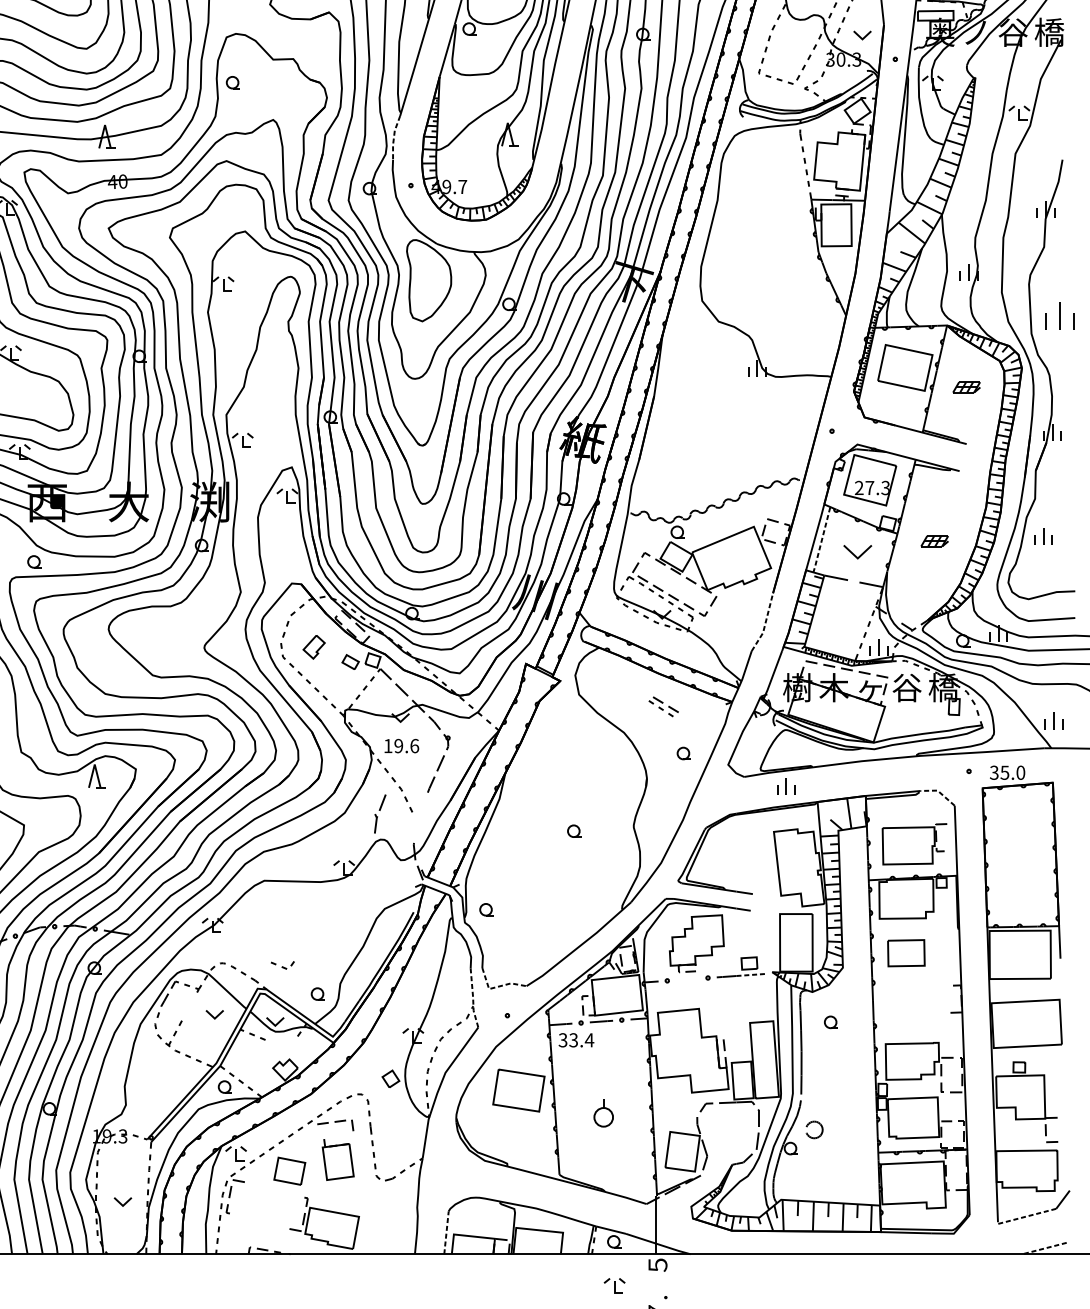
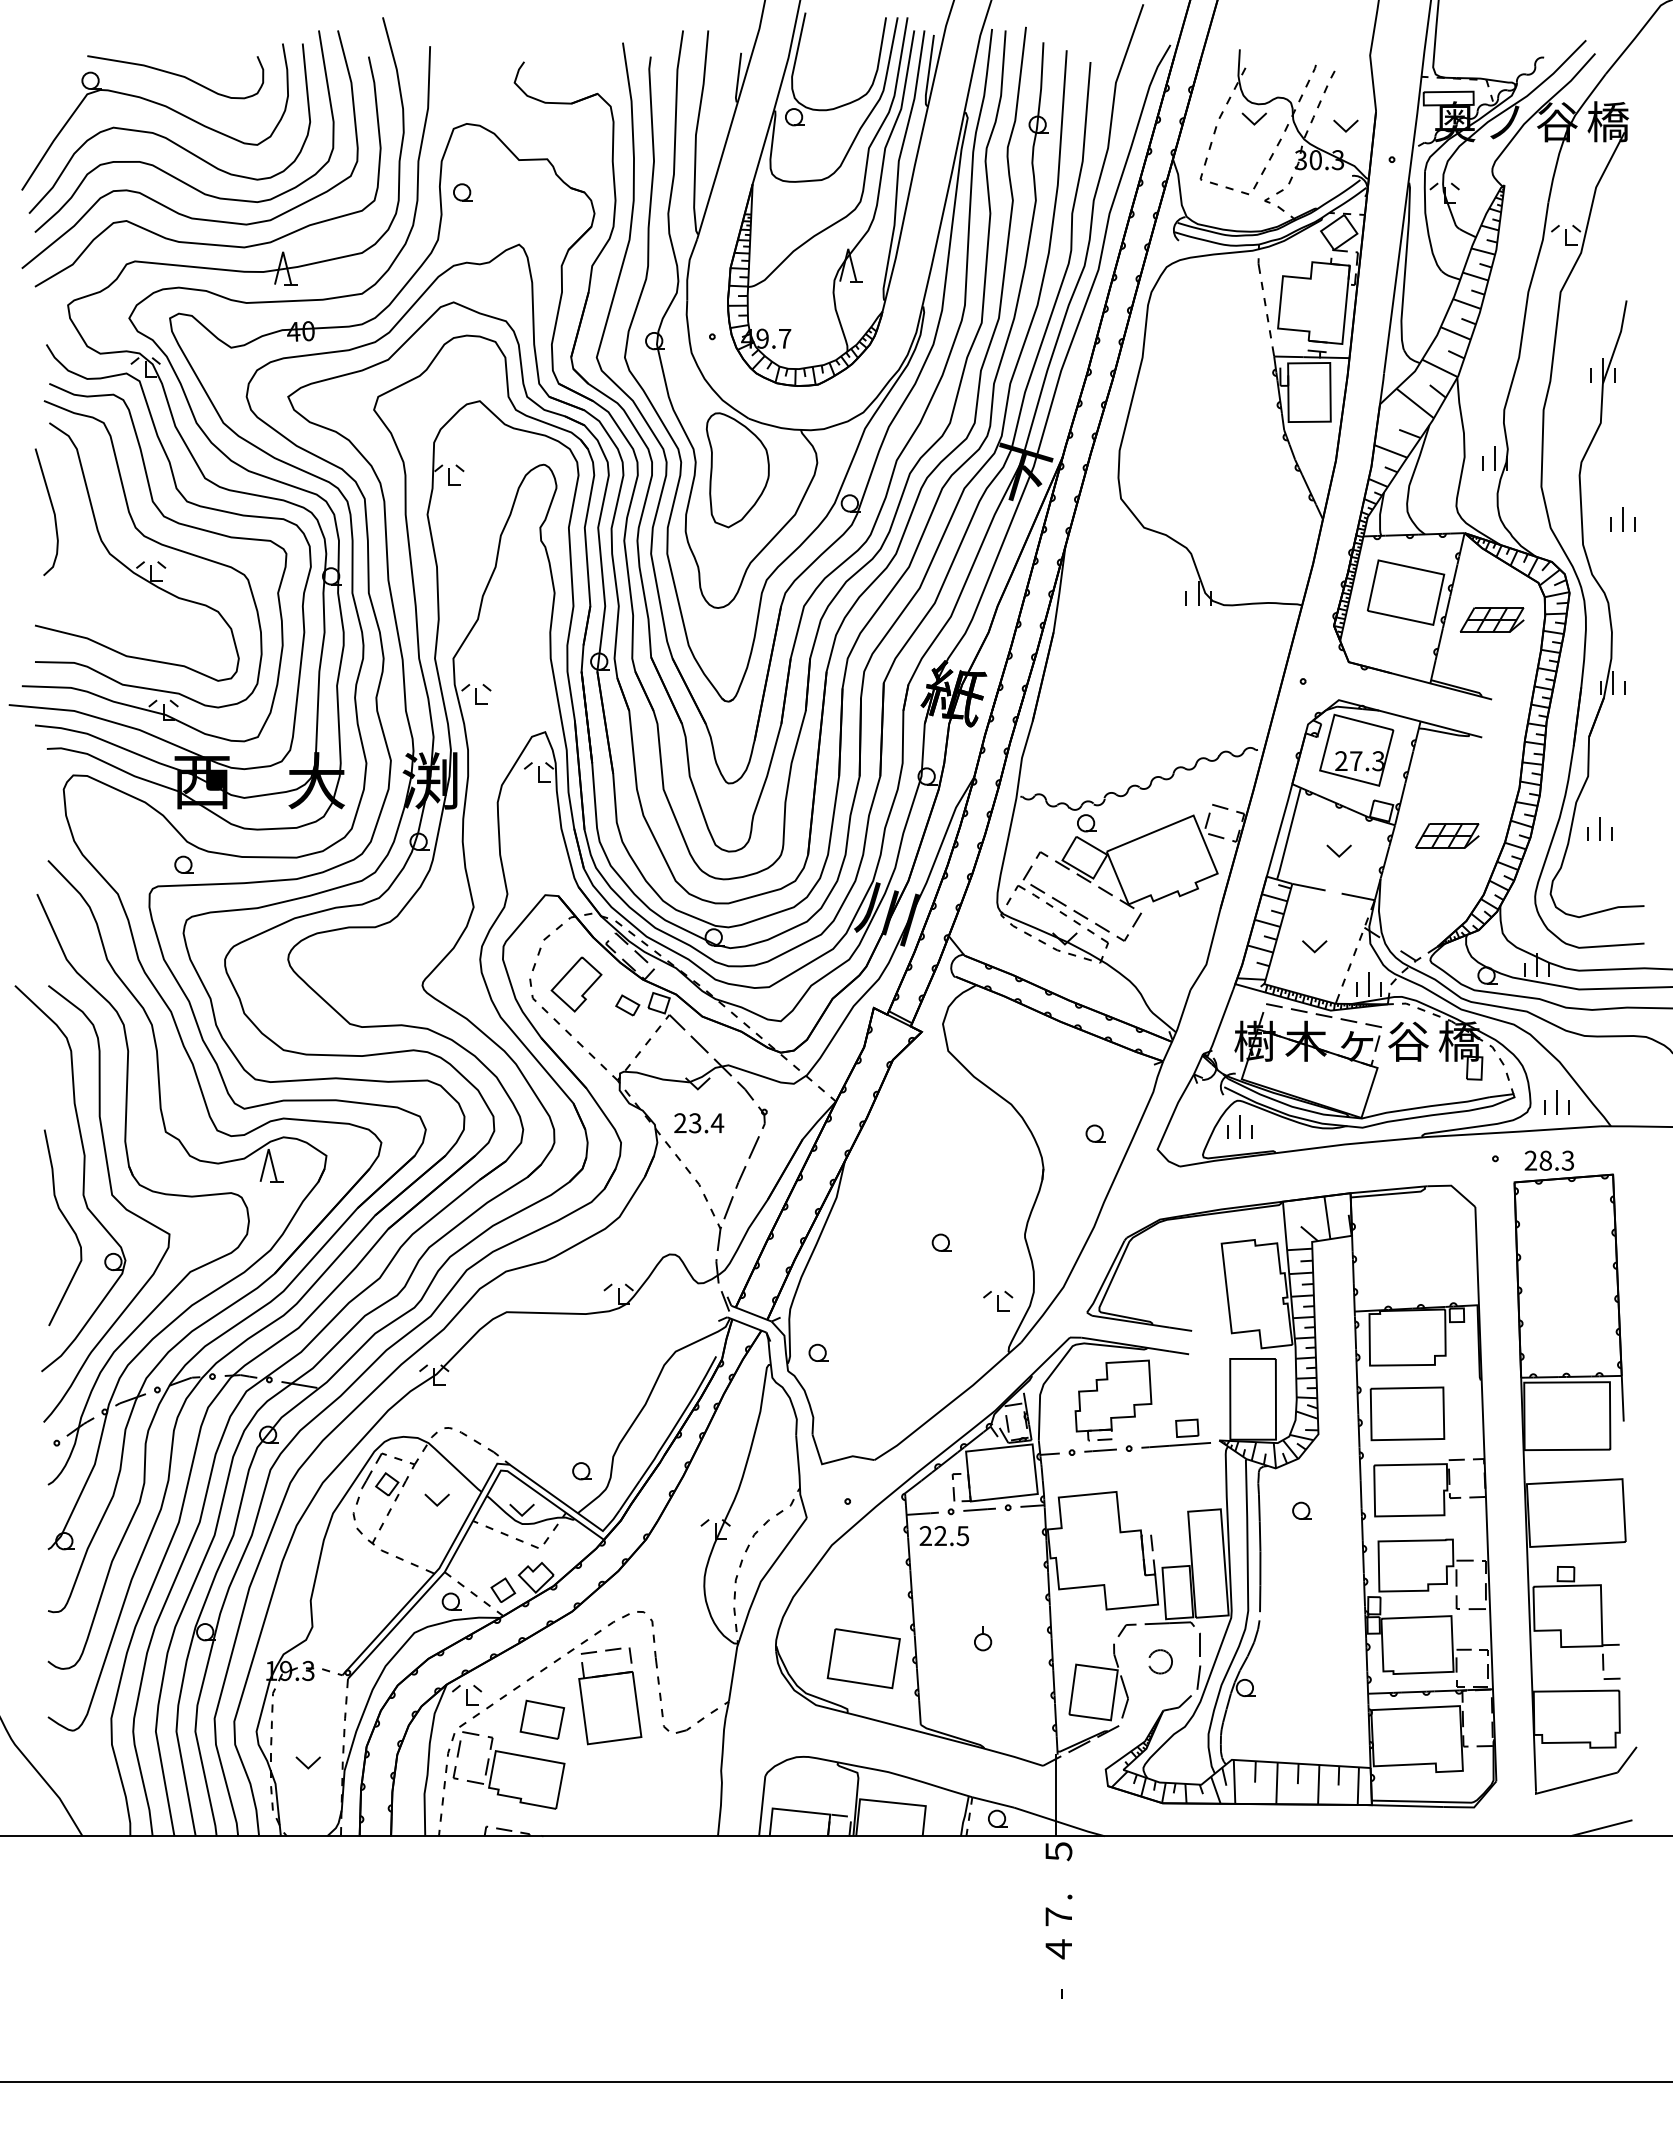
part: (796, 30) -> (1253, 118), added
line: (393, 137) -> (688, 269), dashed -> solid
part: (1059, 315) -> (1622, 519), size x0.62
part: (966, 387) -> (1491, 619), size x1.67
line: (821, 540) -> (1288, 834), dashed -> solid
part: (934, 541) -> (1447, 835), size x1.67
part: (857, 551) -> (1338, 850), size x0.62
part: (840, 620) -> (1314, 946), added
line: (765, 624) -> (1209, 952), dashed -> solid
part: (314, 647) -> (576, 984), size x1.67
part: (664, 707) -> (1067, 1068), removed
part: (1053, 721) -> (1556, 1102), moved
text: (401, 746) -> (699, 1123), 19.6 -> 23.4
text: (1007, 772) -> (1549, 1160), 35.0 -> 28.3
part: (785, 786) -> (1239, 1126), moved
line: (939, 792) -> (1454, 1188), dashed -> solid
part: (379, 813) -> (724, 1223), moved
part: (914, 843) -> (1418, 1487), moved
part: (906, 952) -> (1407, 1413), size x1.43
part: (282, 965) -> (532, 1542), moved
line: (751, 975) -> (1190, 1444), dashed -> solid
line: (687, 979) -> (1100, 1450), added
line: (497, 987) -> (833, 1461), dashed -> solid
line: (473, 997) -> (799, 1476), dashed -> solid
part: (182, 1004) -> (391, 1486), added
text: (576, 1040) -> (944, 1536), 33.4 -> 22.5
part: (391, 1078) -> (503, 1589), moved
part: (518, 1090) -> (863, 1658), moved
part: (604, 1113) -> (983, 1638), size x0.62
part: (814, 1122) -> (1160, 1651), moved
part: (338, 1159) -> (610, 1703), size x1.43
line: (1025, 1216) -> (1574, 1783), dashed -> solid
part: (324, 1223) -> (515, 1772), moved
line: (446, 1232) -> (762, 1805), dashed -> solid
line: (1043, 1248) -> (1600, 1828), dashed -> solid
part: (614, 1285) -> (998, 1300), moved

